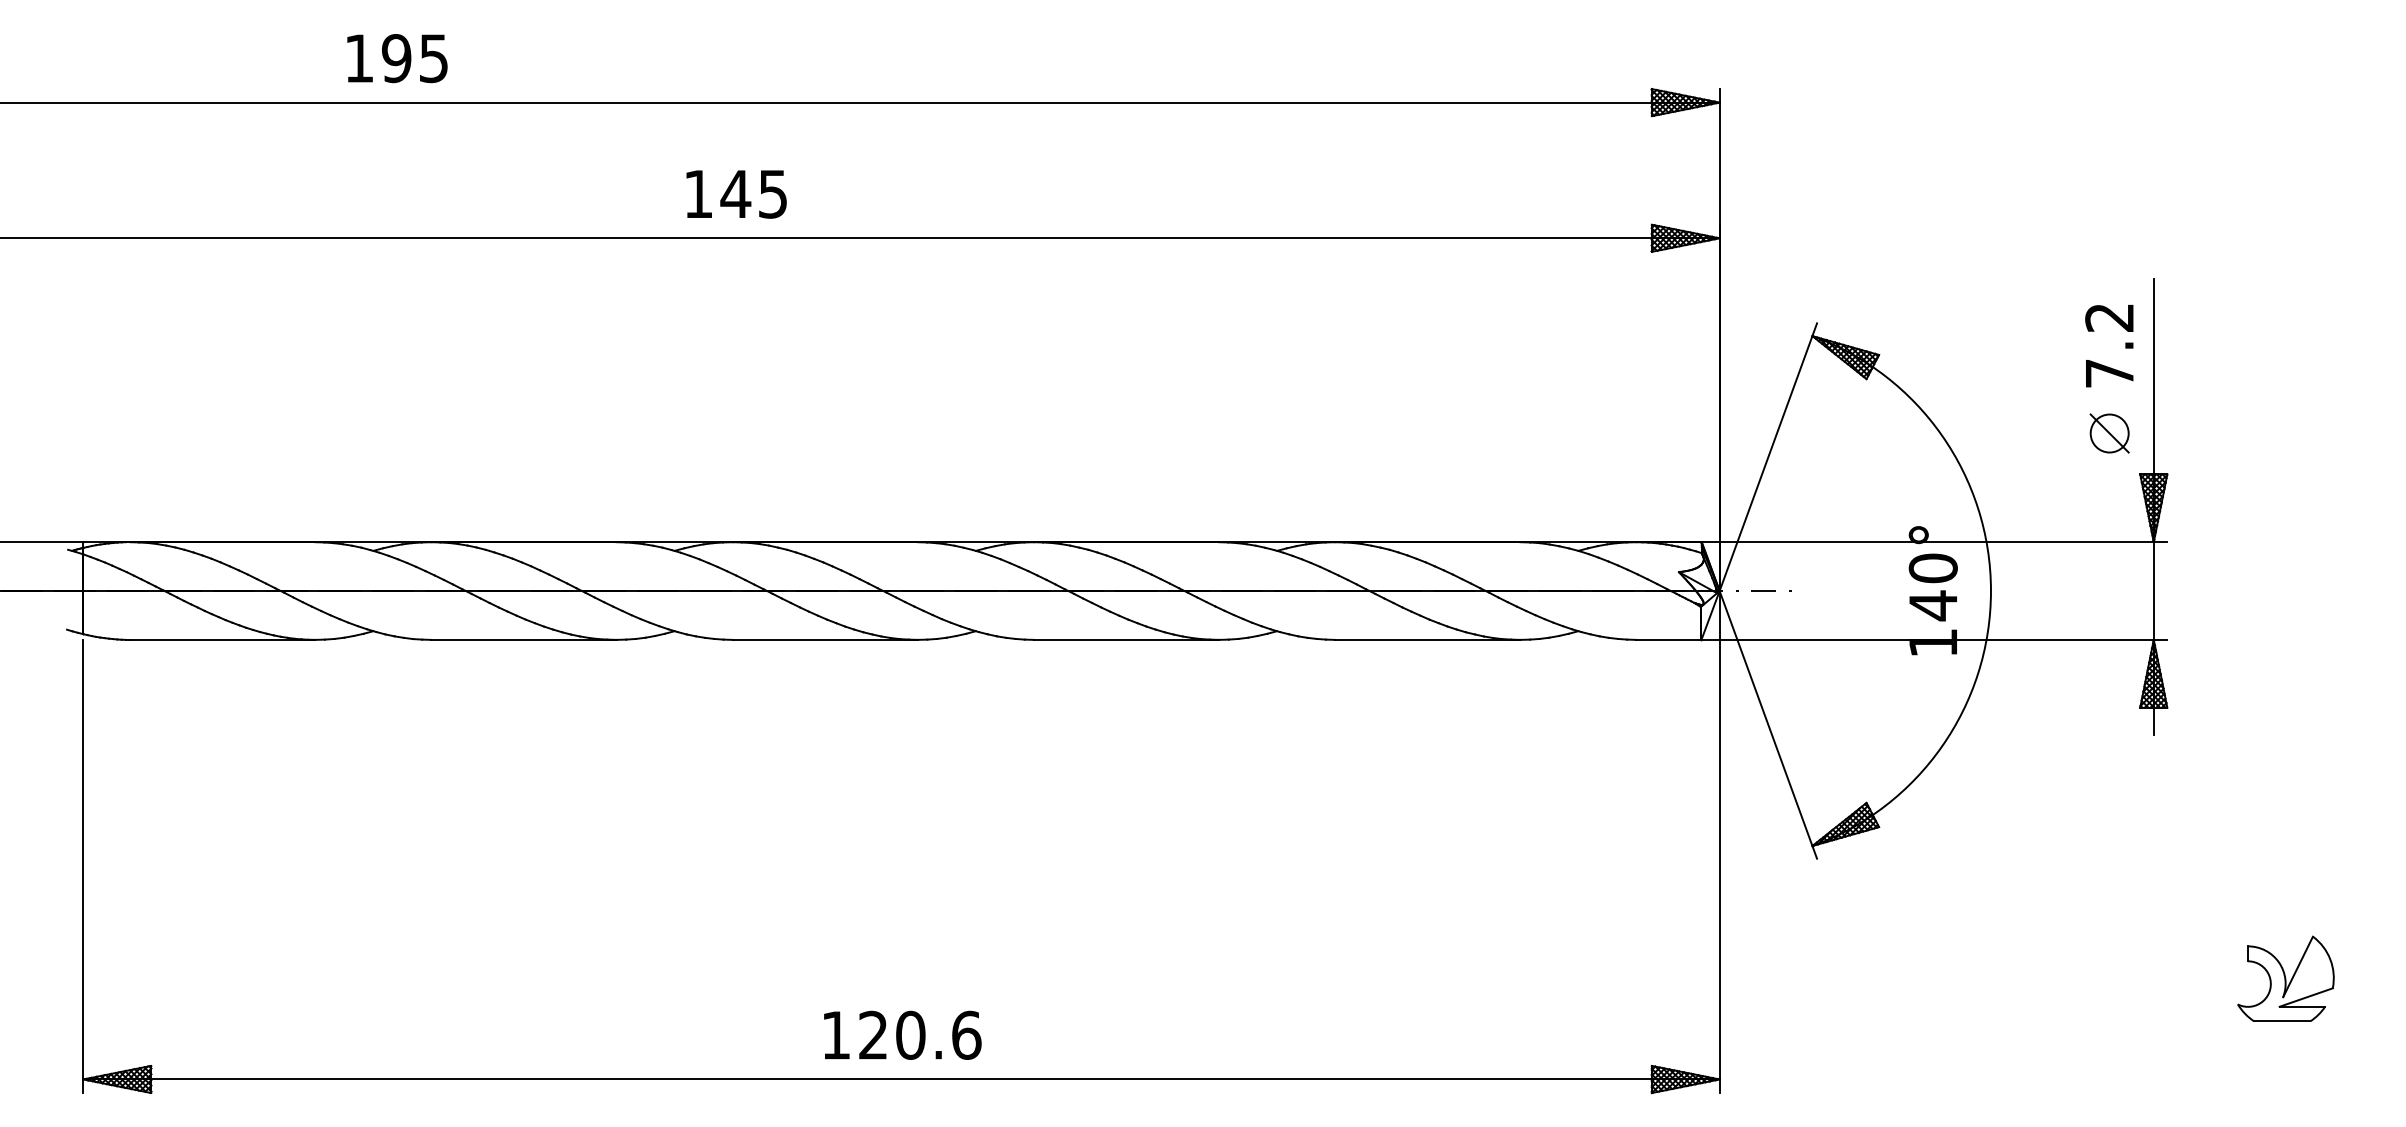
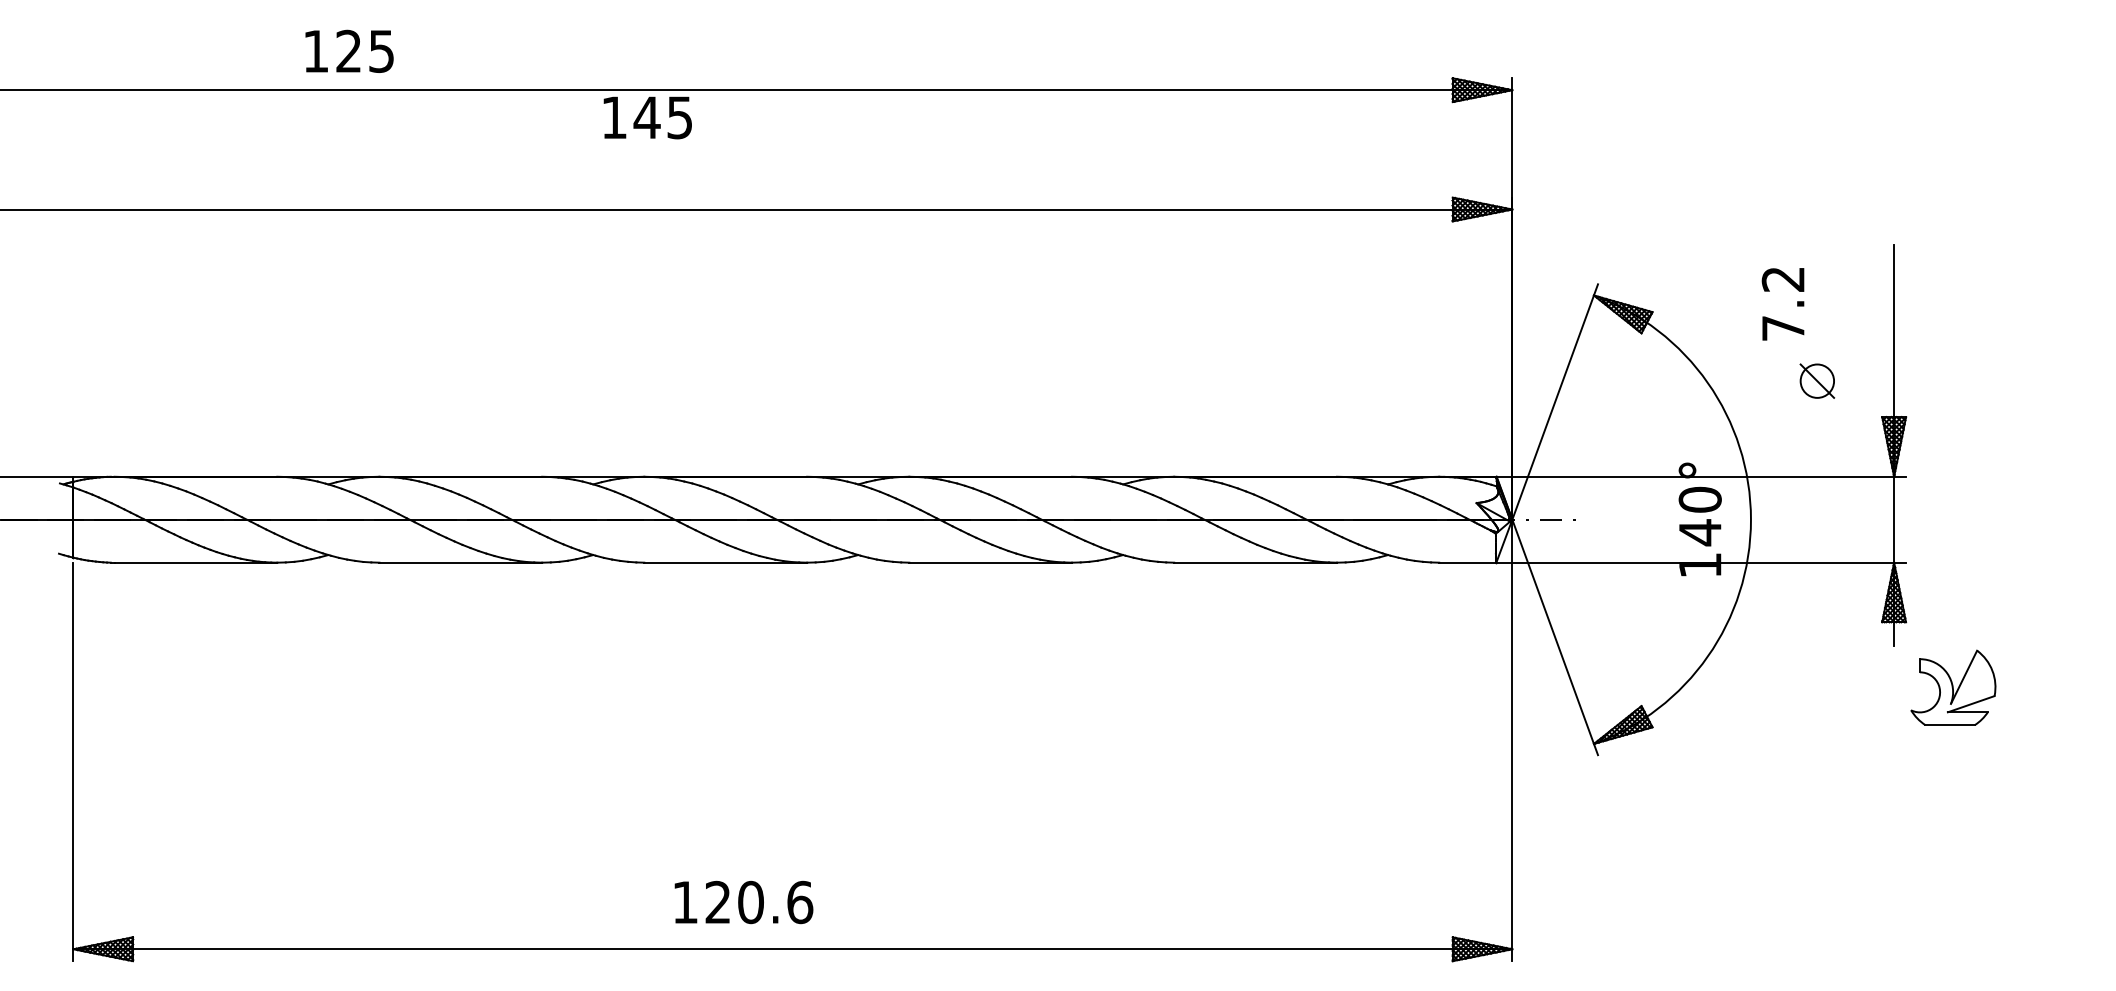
text: (396, 57) -> (348, 50), 195 -> 125
text: (736, 193) -> (647, 117), moved
text: (2108, 346) -> (1782, 304), moved
part: (2109, 432) -> (1817, 380), moved
part: (2286, 978) -> (1953, 687), moved
text: (902, 1035) -> (743, 902), moved

